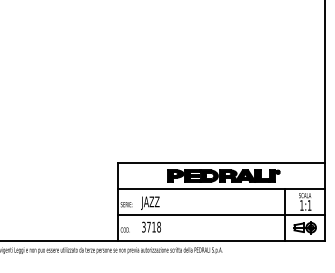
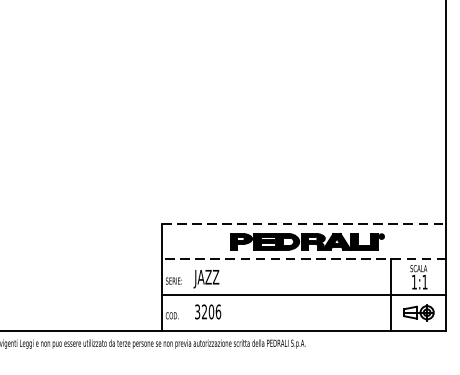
line: (221, 163) -> (304, 224), solid -> dashed
line: (221, 188) -> (304, 258), solid -> dashed
text: (153, 226) -> (210, 310), 3718 -> 3206

